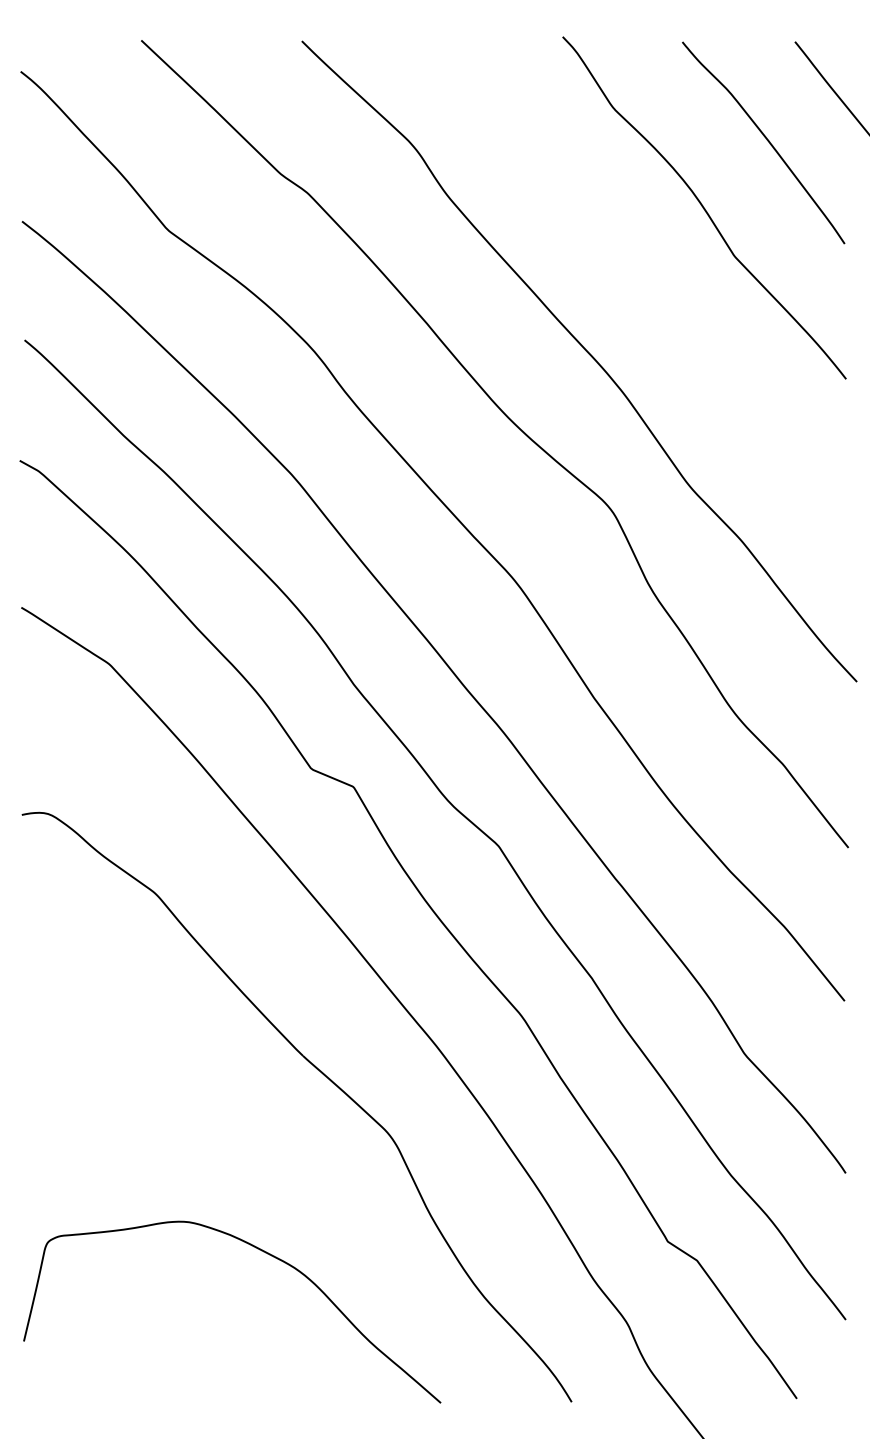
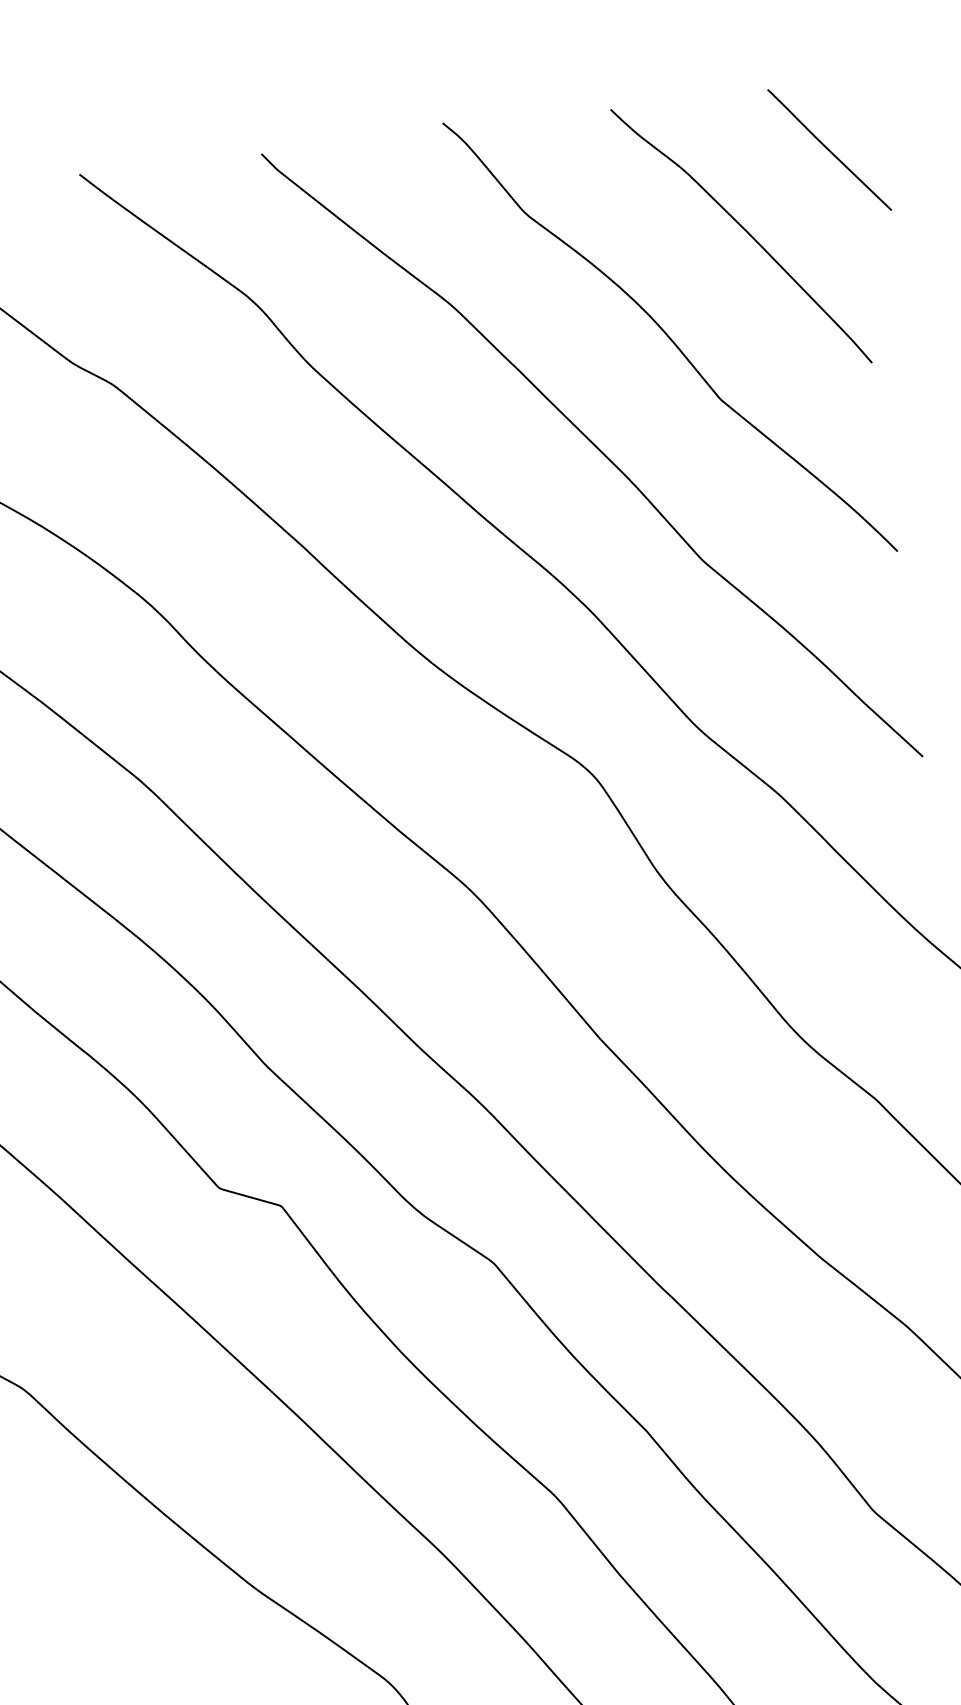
curve: (642, 280) -> (596, 449), added

